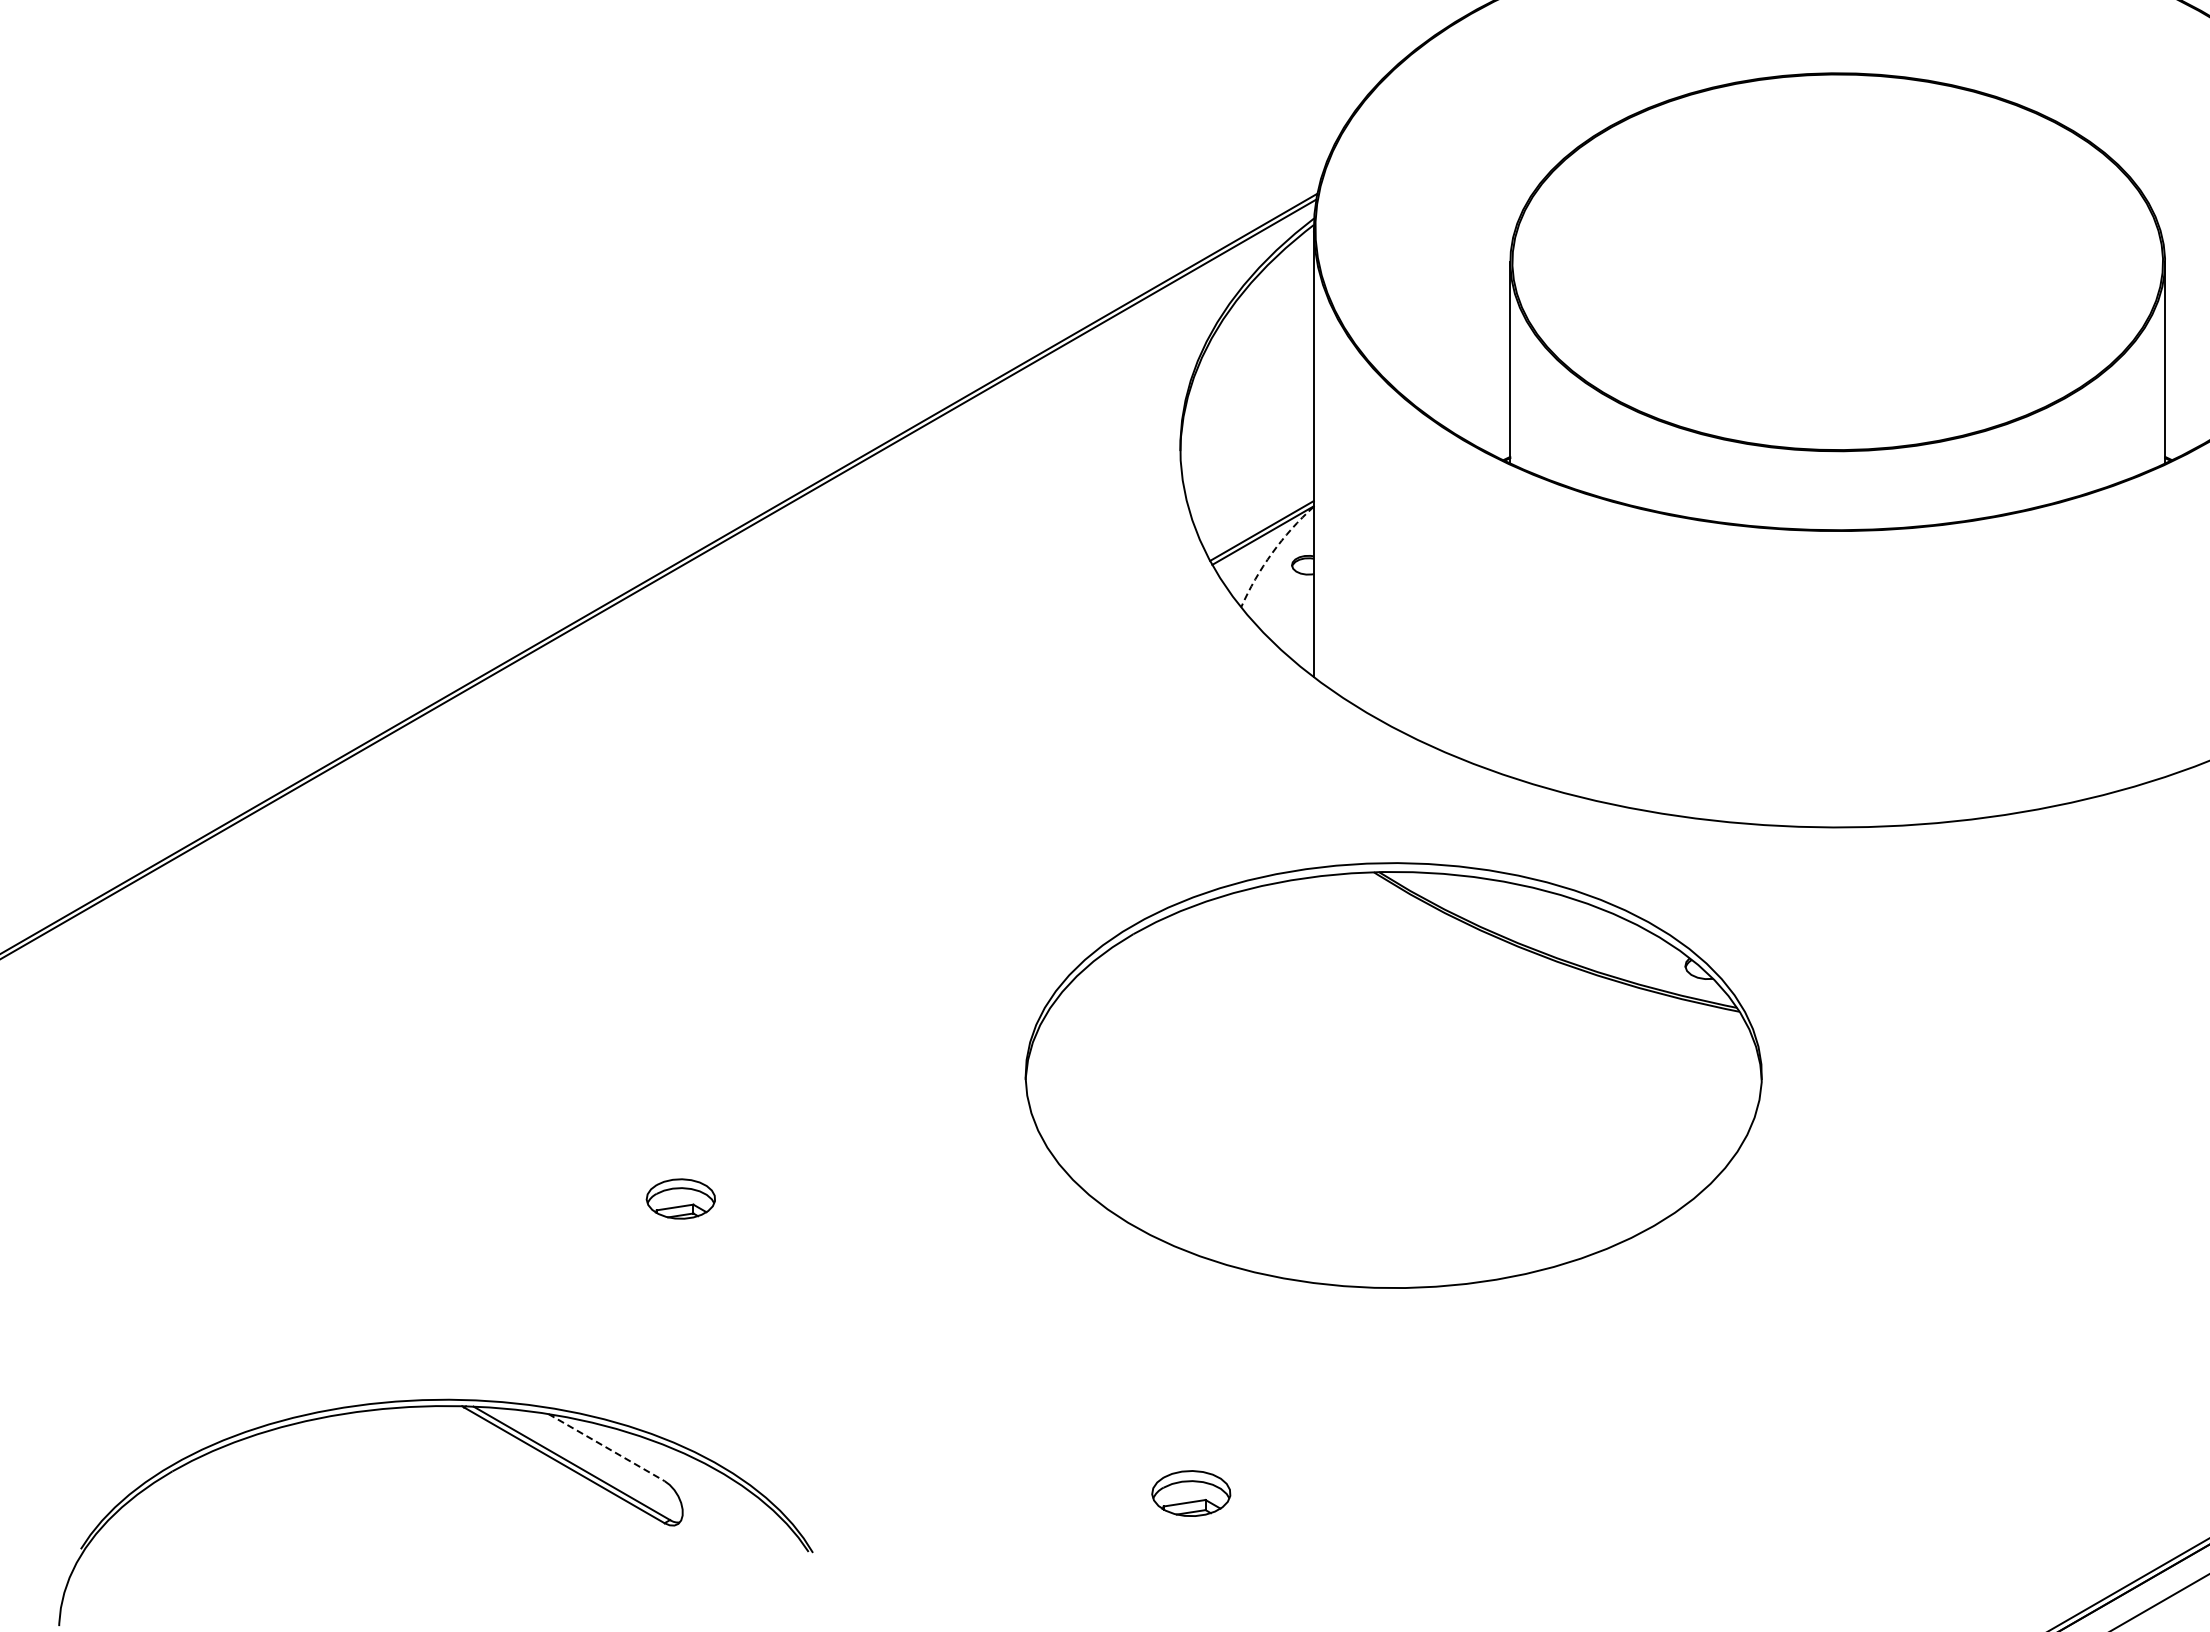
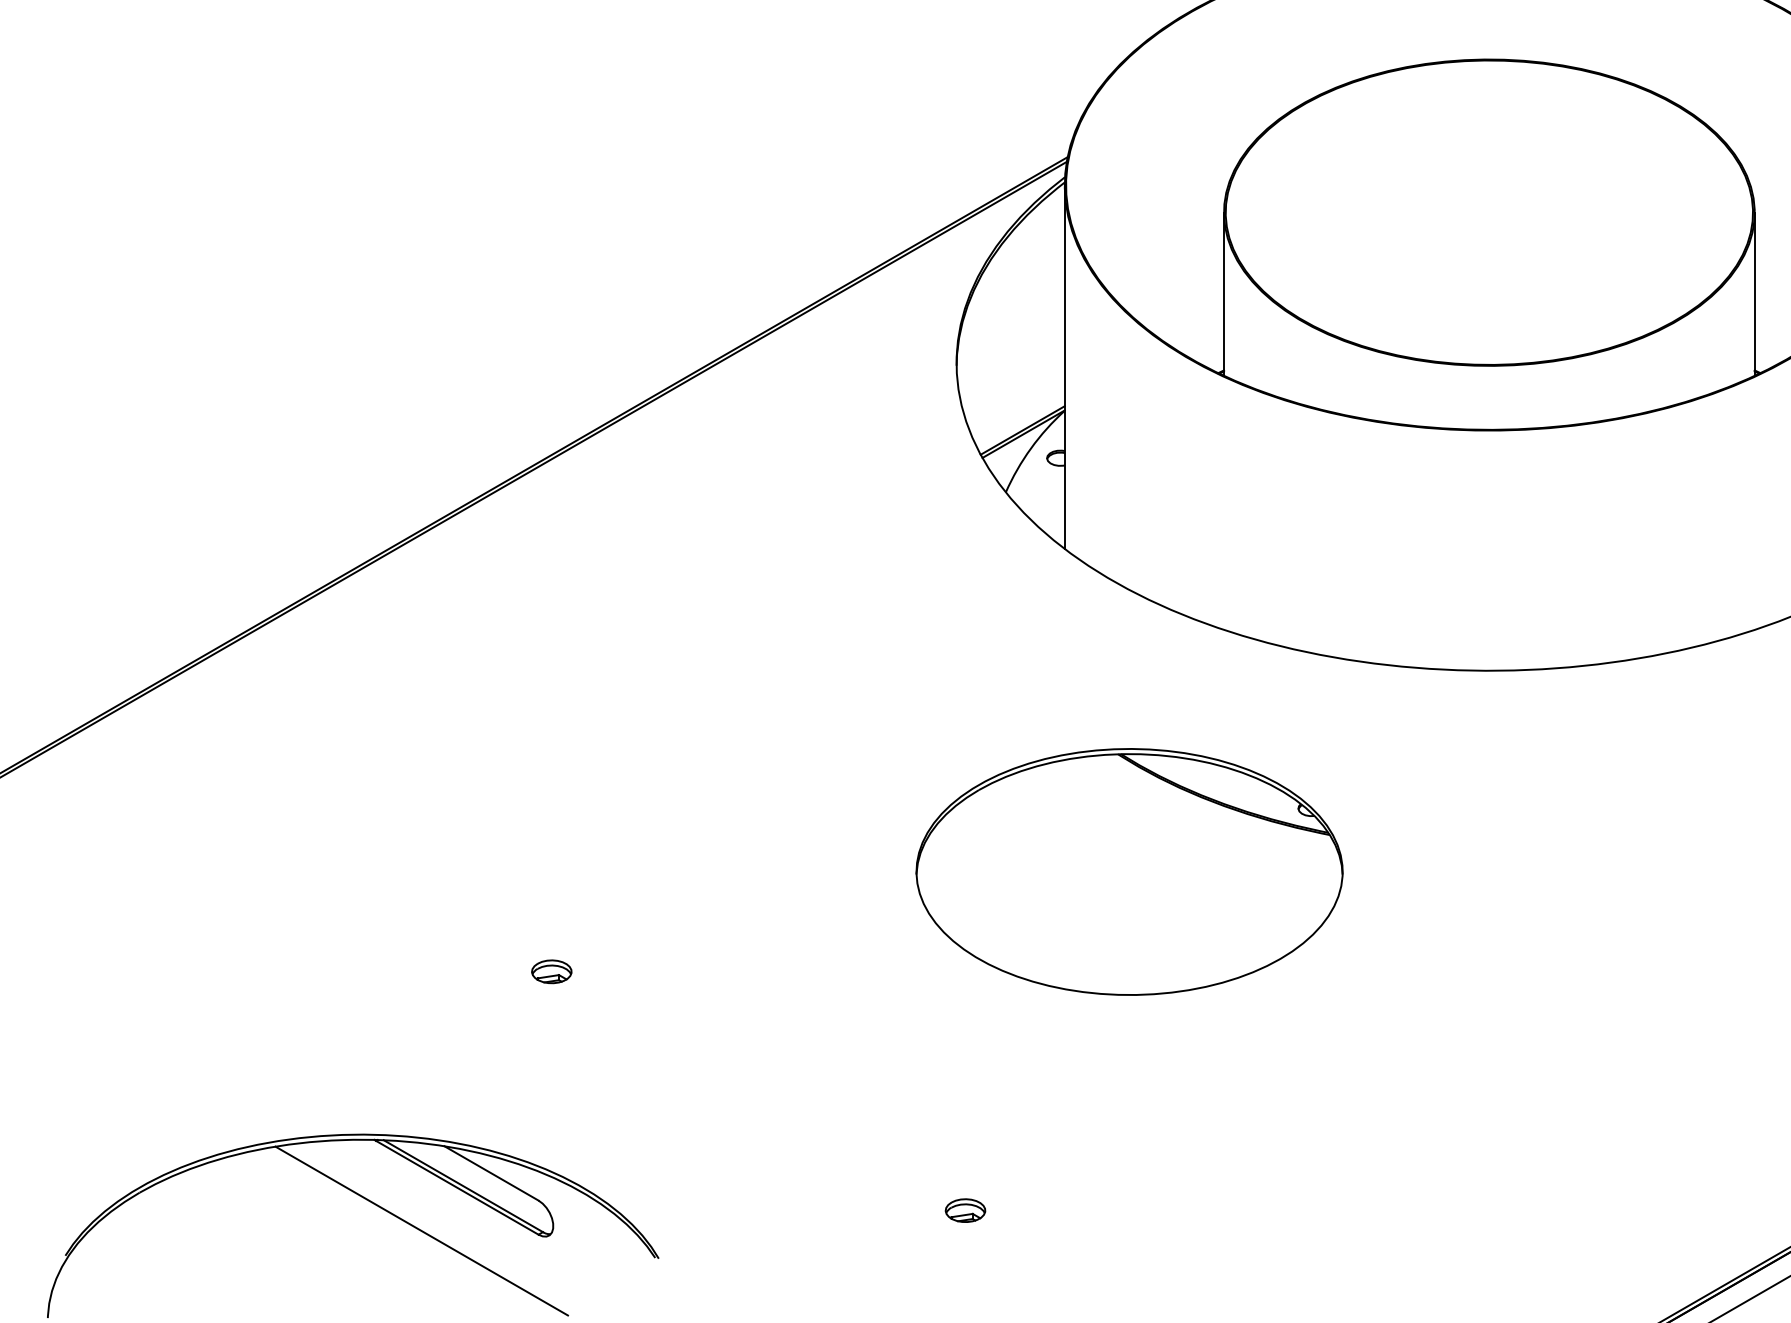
arc: (1272, 553) -> (1031, 448), dashed -> solid
part: (1393, 1075) -> (1129, 871), size x0.71
part: (680, 1198) -> (551, 971), size x0.71
line: (606, 1447) -> (491, 1173), dashed -> solid
part: (1191, 1493) -> (965, 1210), size x0.62
line: (520, 1518) -> (421, 1230), added

